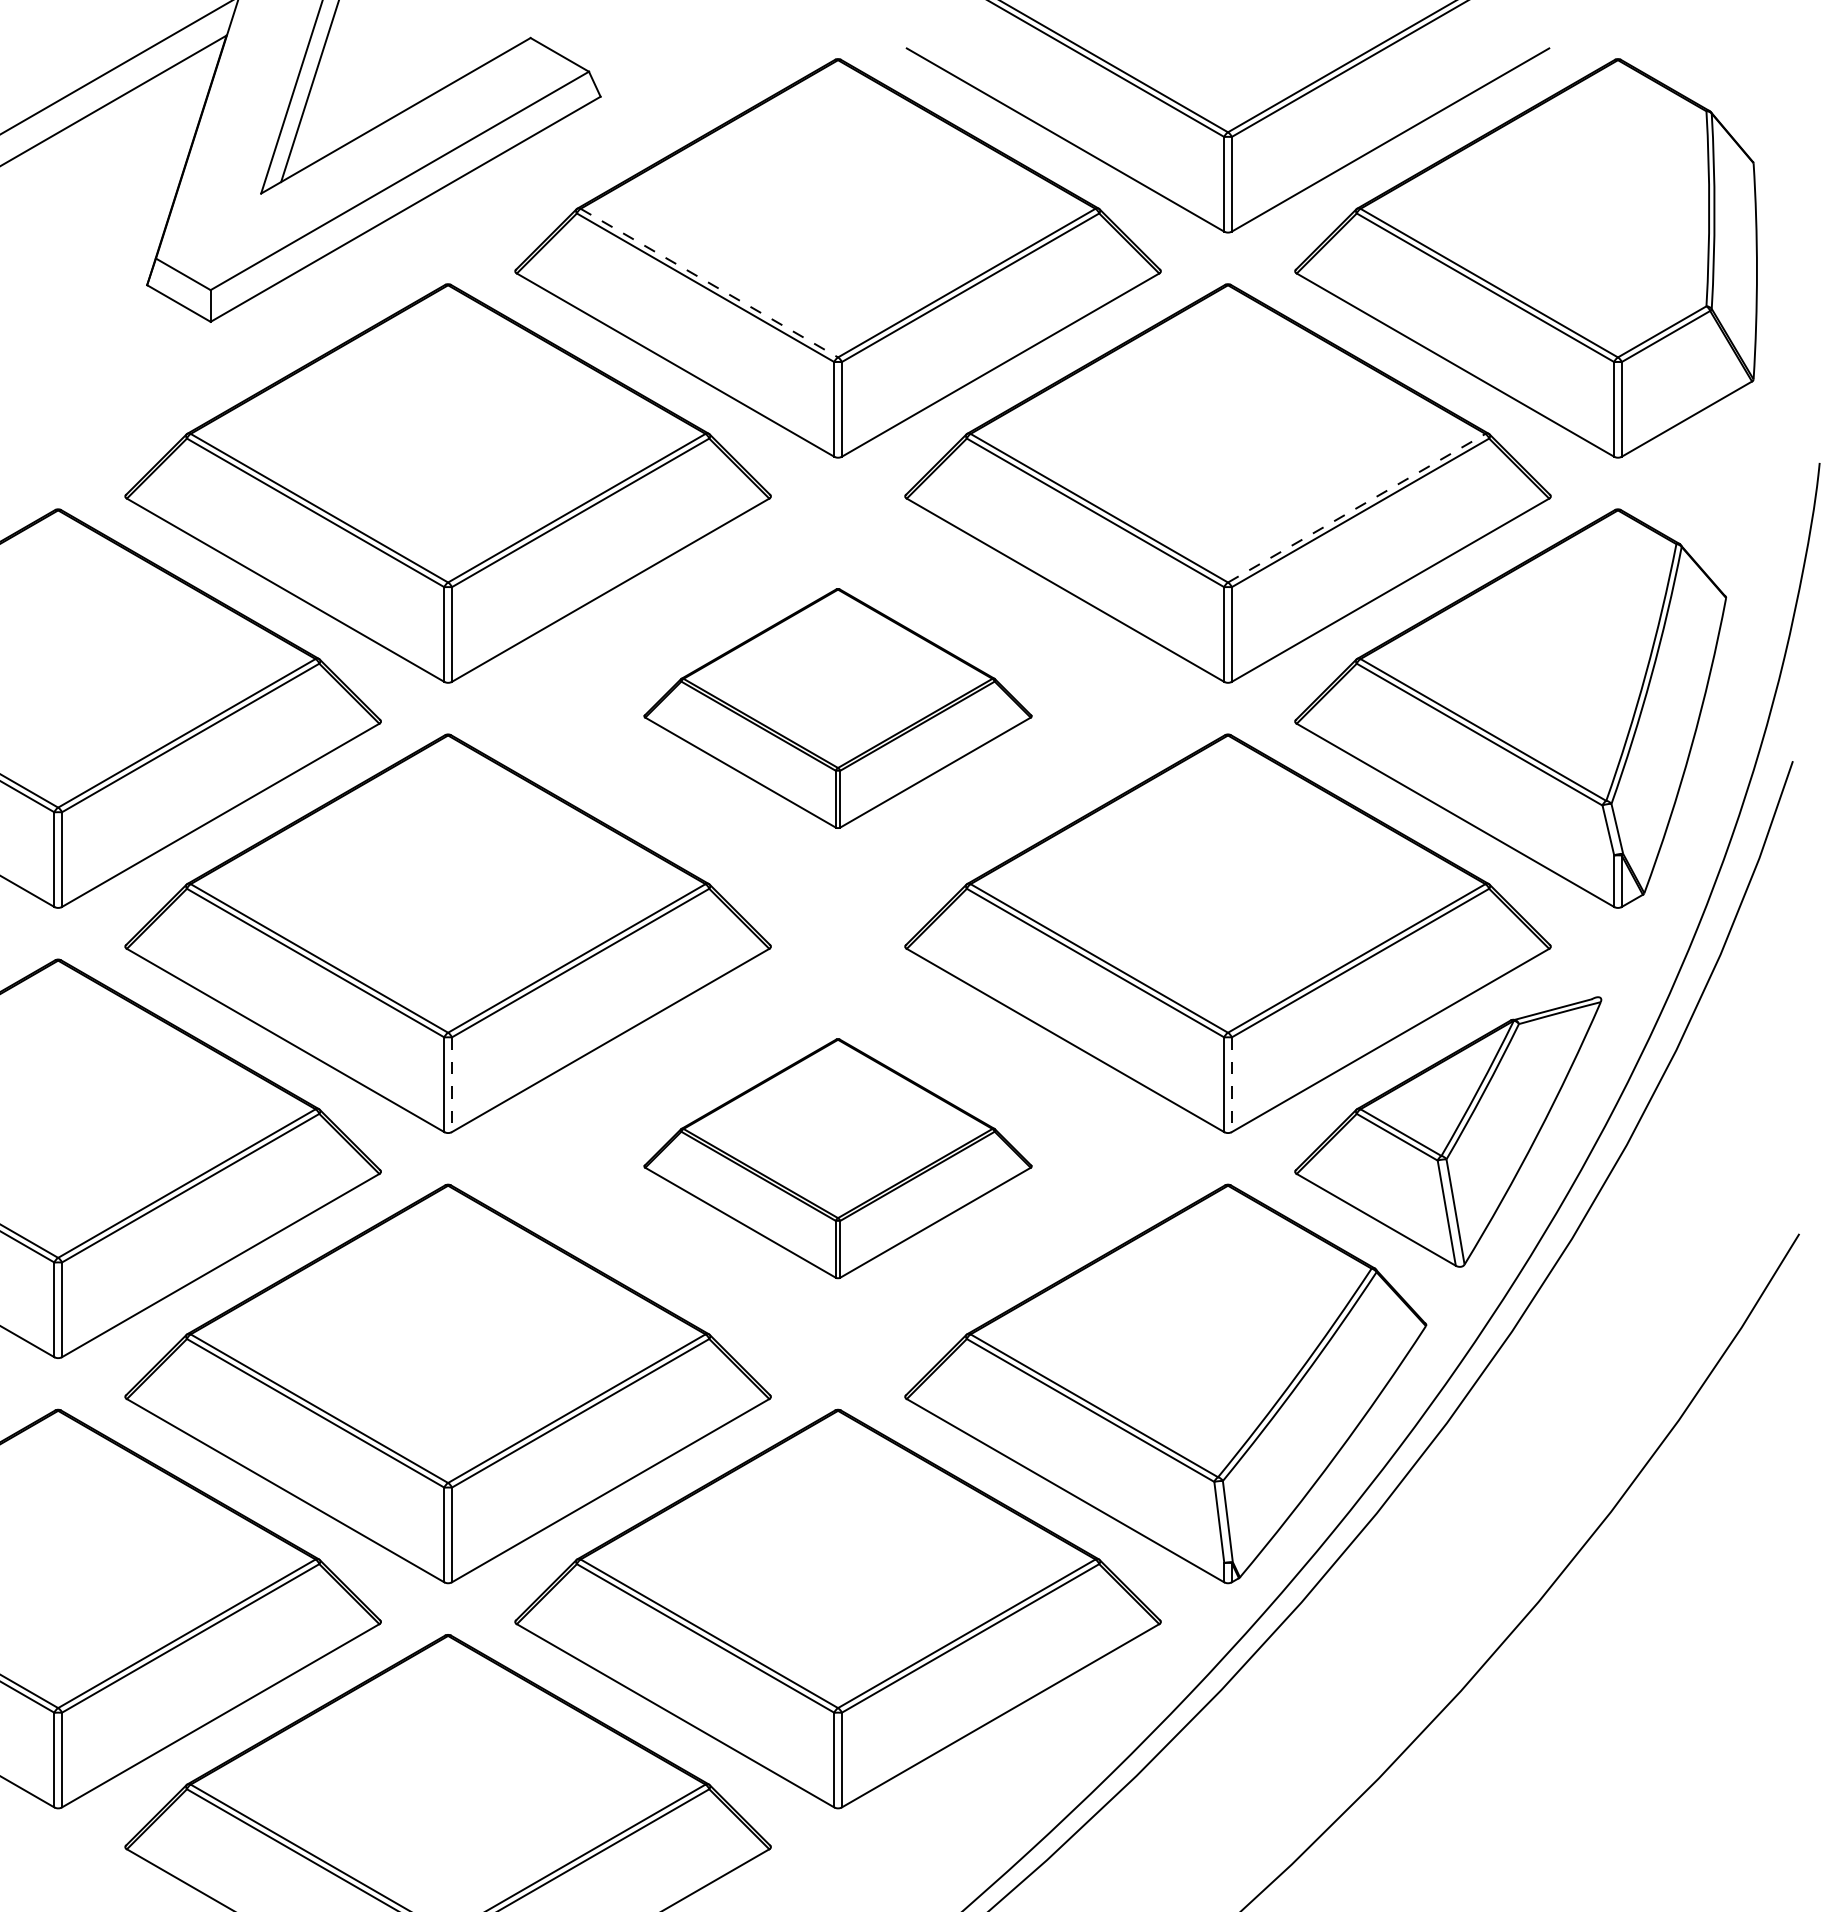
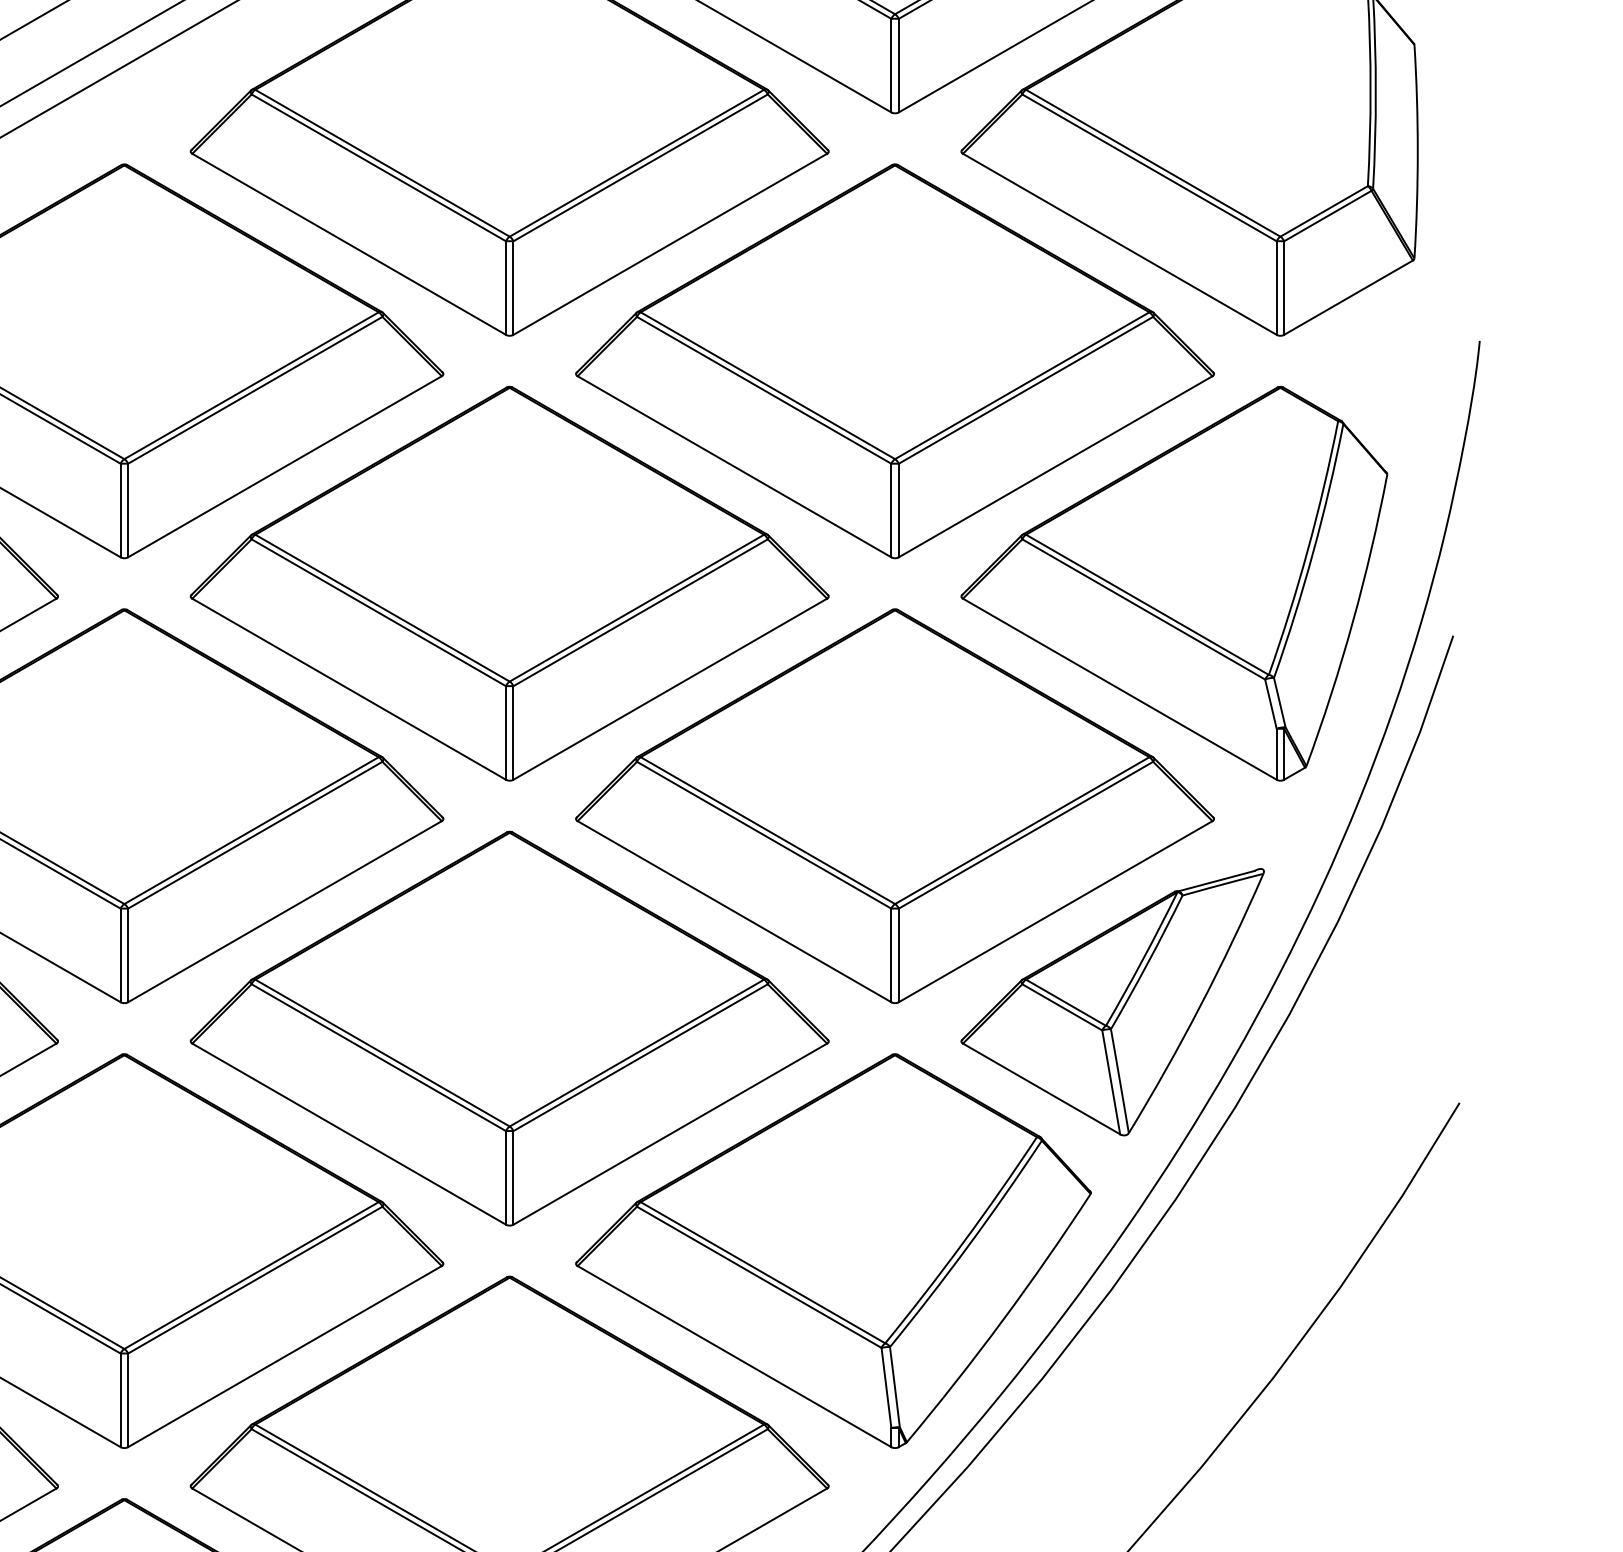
line: (709, 283) -> (382, 163), dashed -> solid
line: (1356, 508) -> (1022, 385), dashed -> solid
part: (837, 708) -> (509, 583), size x1.67
line: (451, 1085) -> (127, 956), dashed -> solid
line: (1231, 1085) -> (898, 956), dashed -> solid
part: (837, 1158) -> (509, 1028), size x1.67

